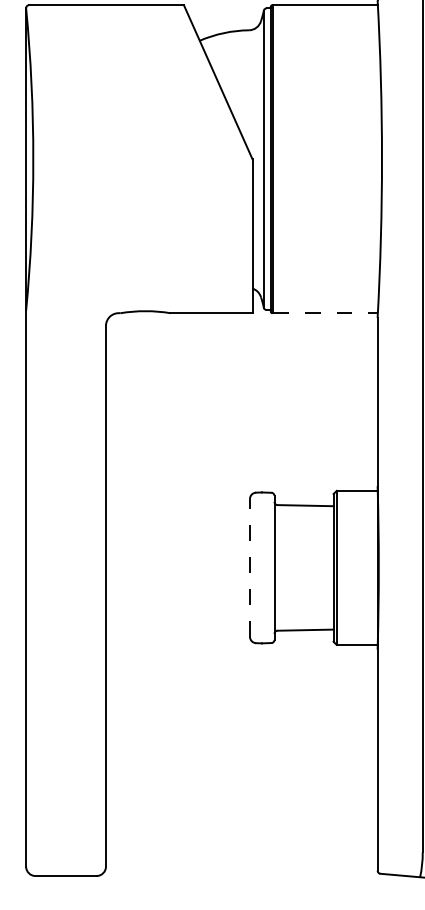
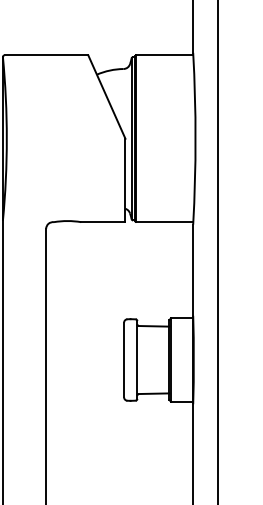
line: (326, 313) -> (165, 222), dashed -> solid
line: (250, 566) -> (124, 359), dashed -> solid

